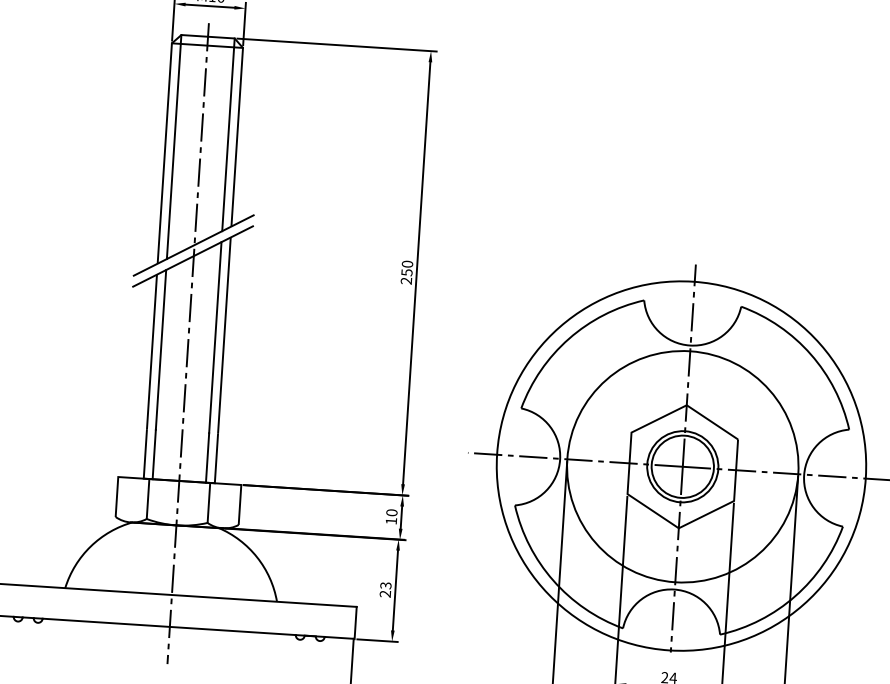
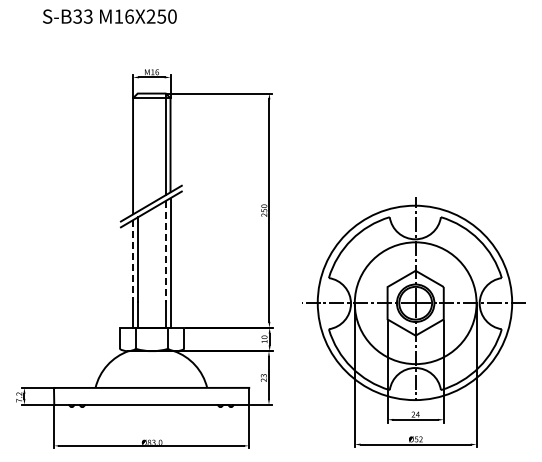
line: (173, 146) -> (137, 152), removed
line: (214, 337) -> (165, 251), solid -> dashed
line: (187, 343) -> (151, 255), removed
line: (152, 351) -> (133, 260), solid -> dashed

